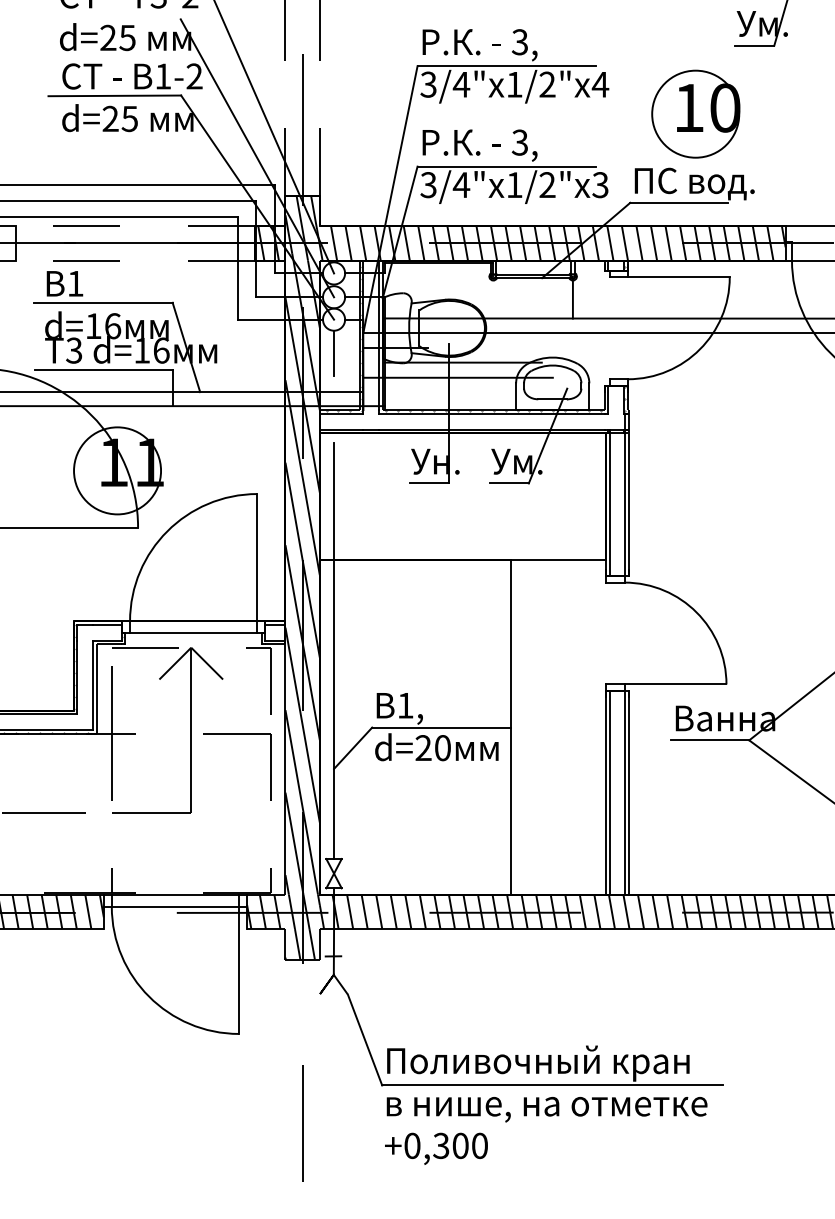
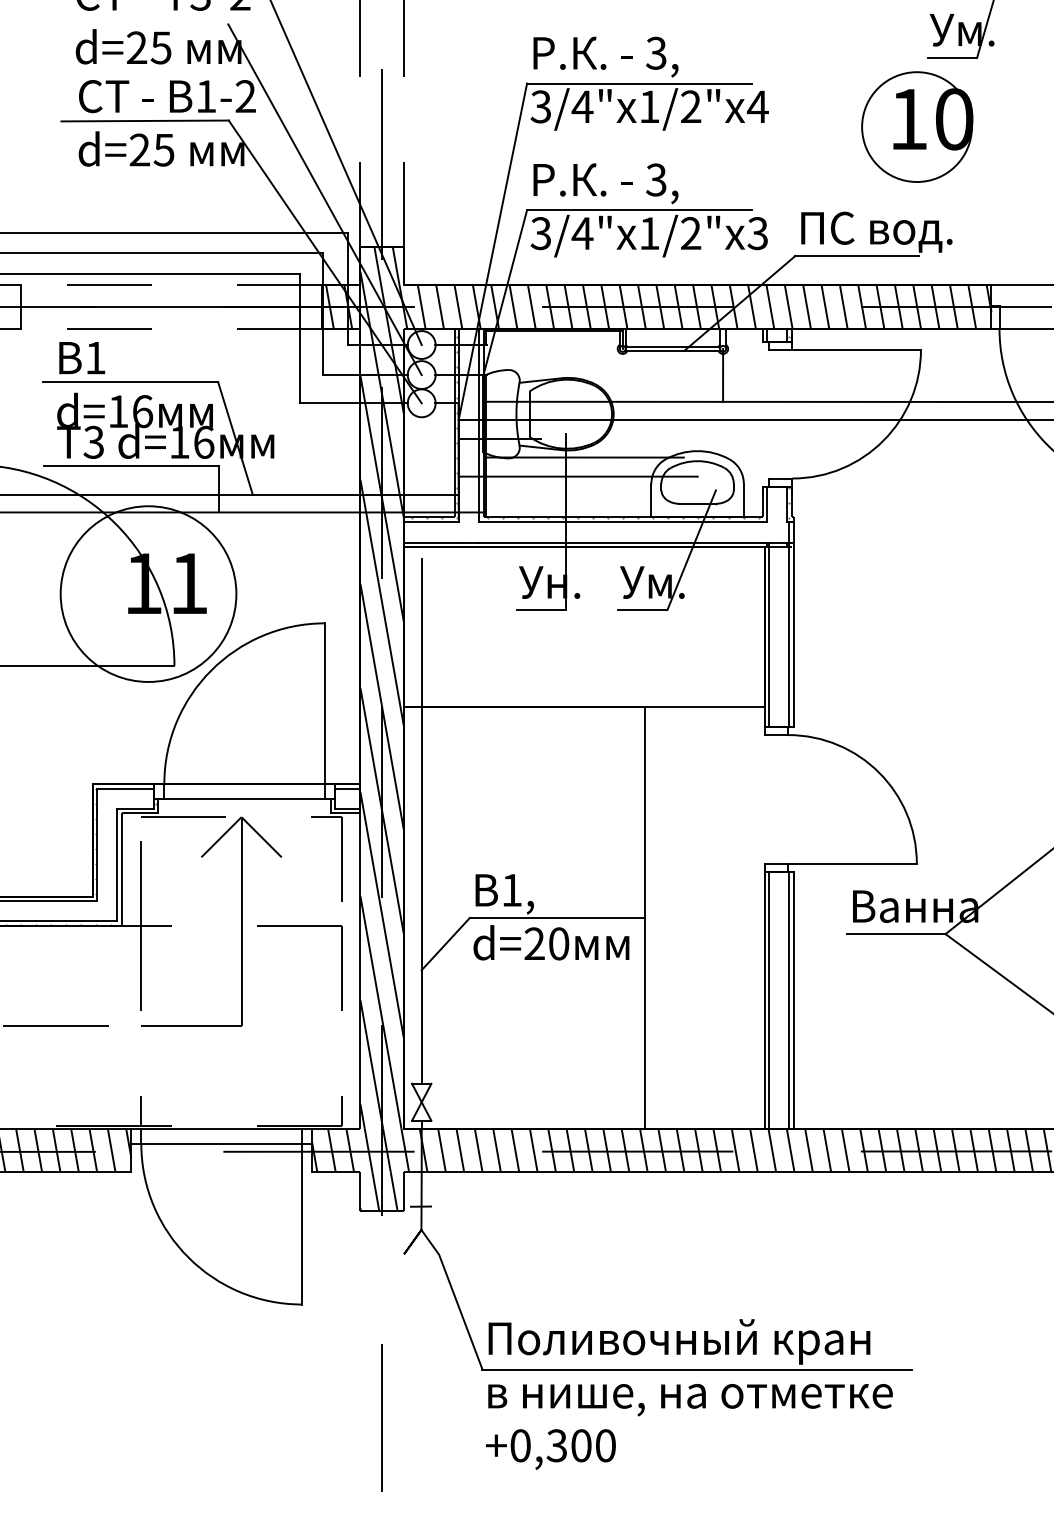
part: (696, 113) -> (917, 126), moved
line: (333, 353) -> (421, 445), removed
circle: (117, 471) -> (148, 594), size x1.6

